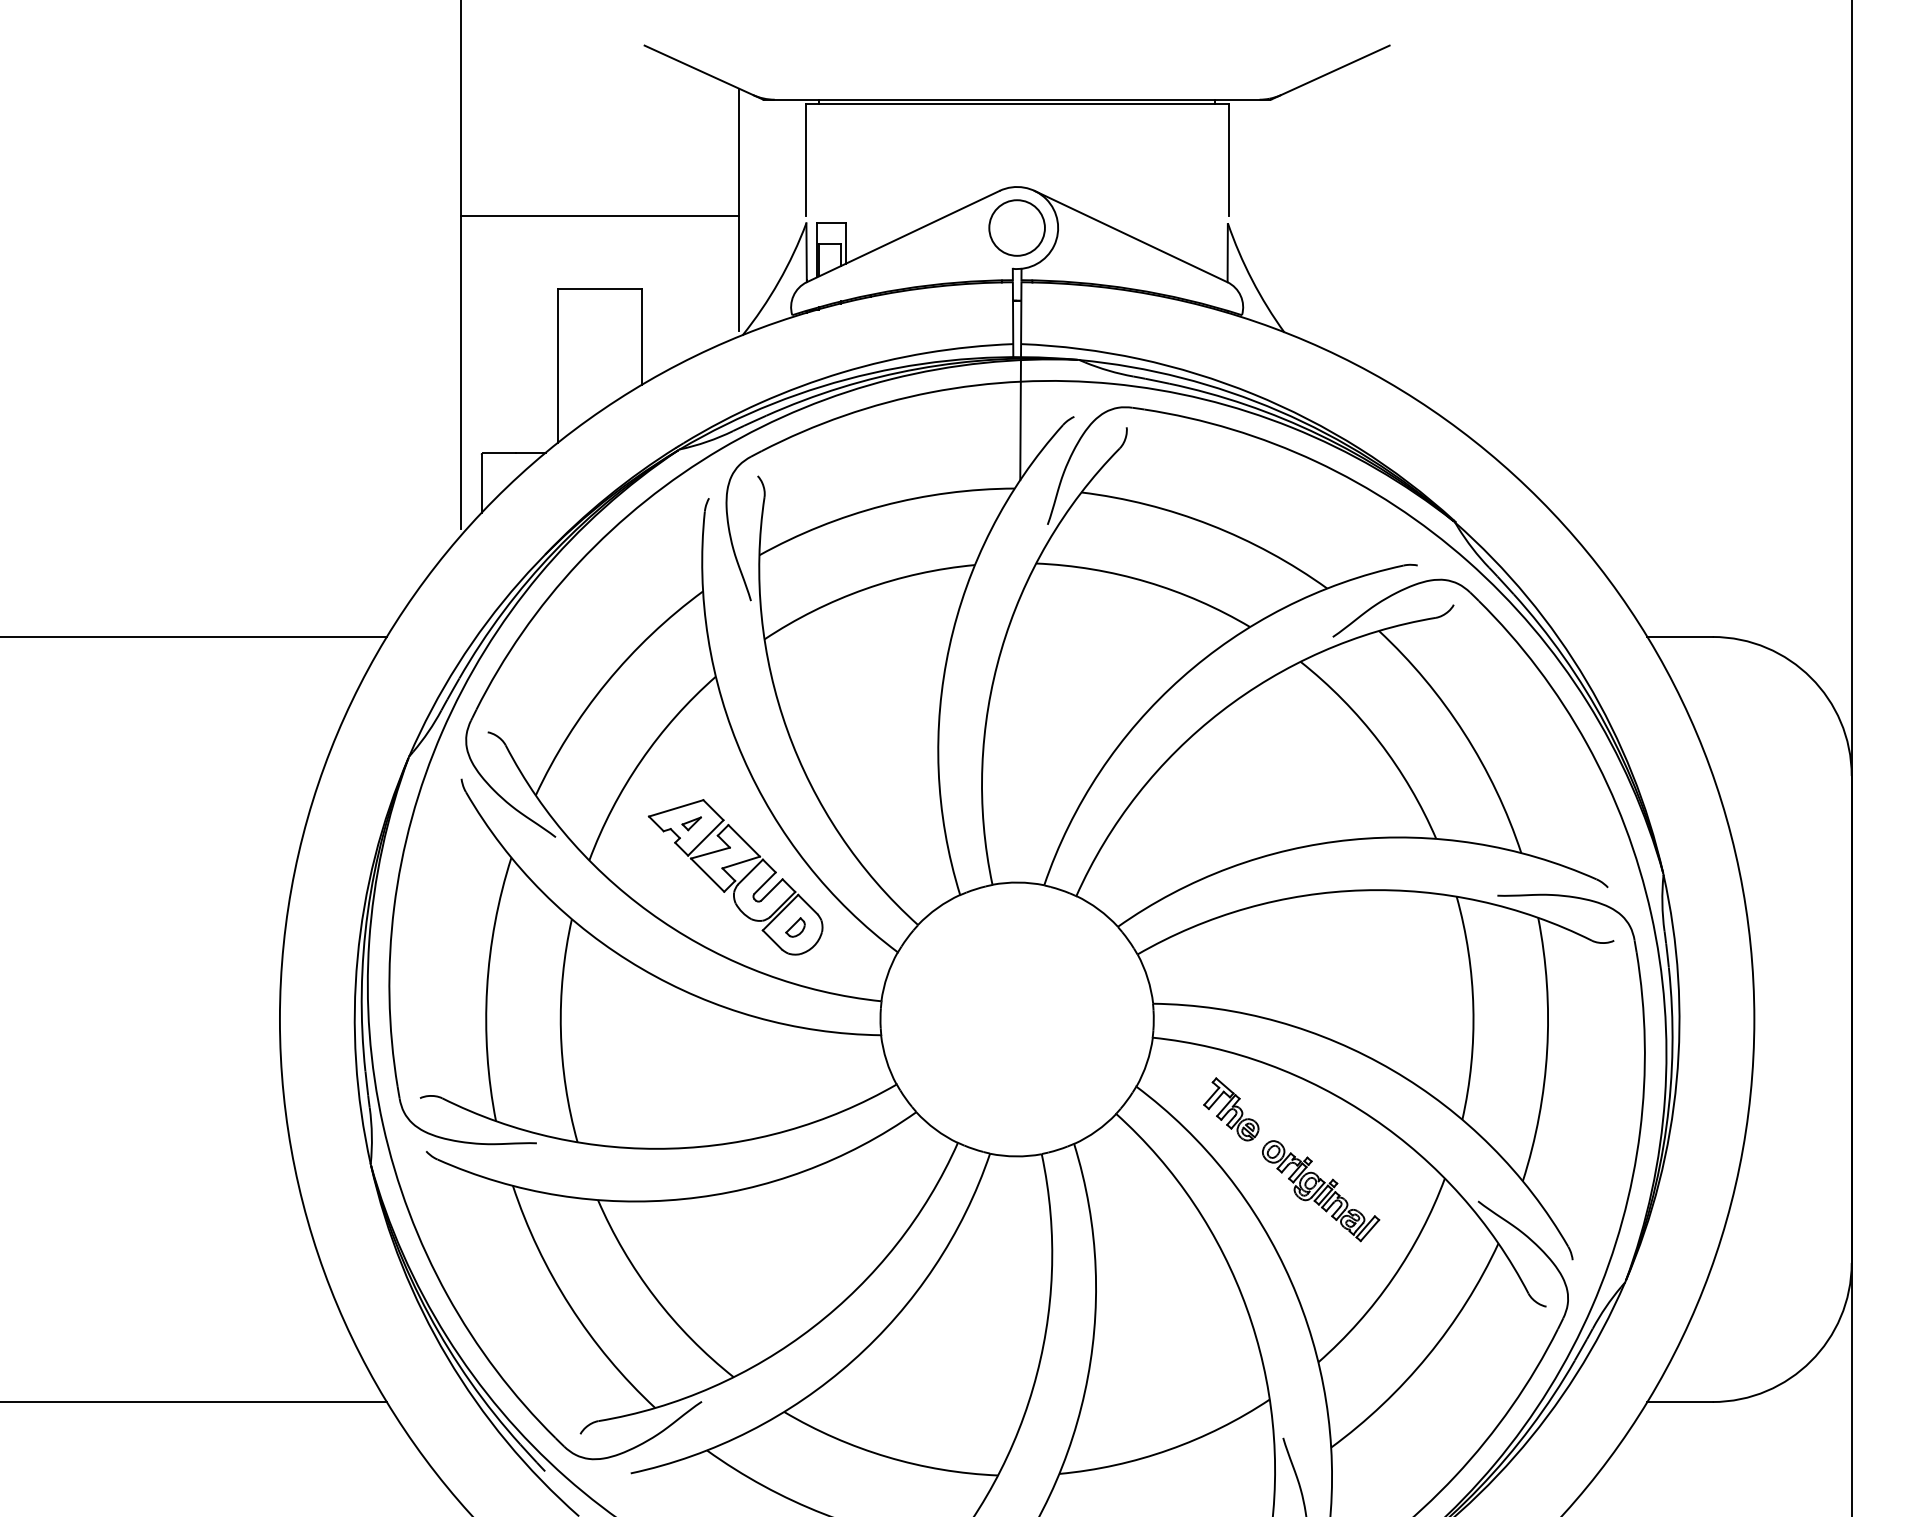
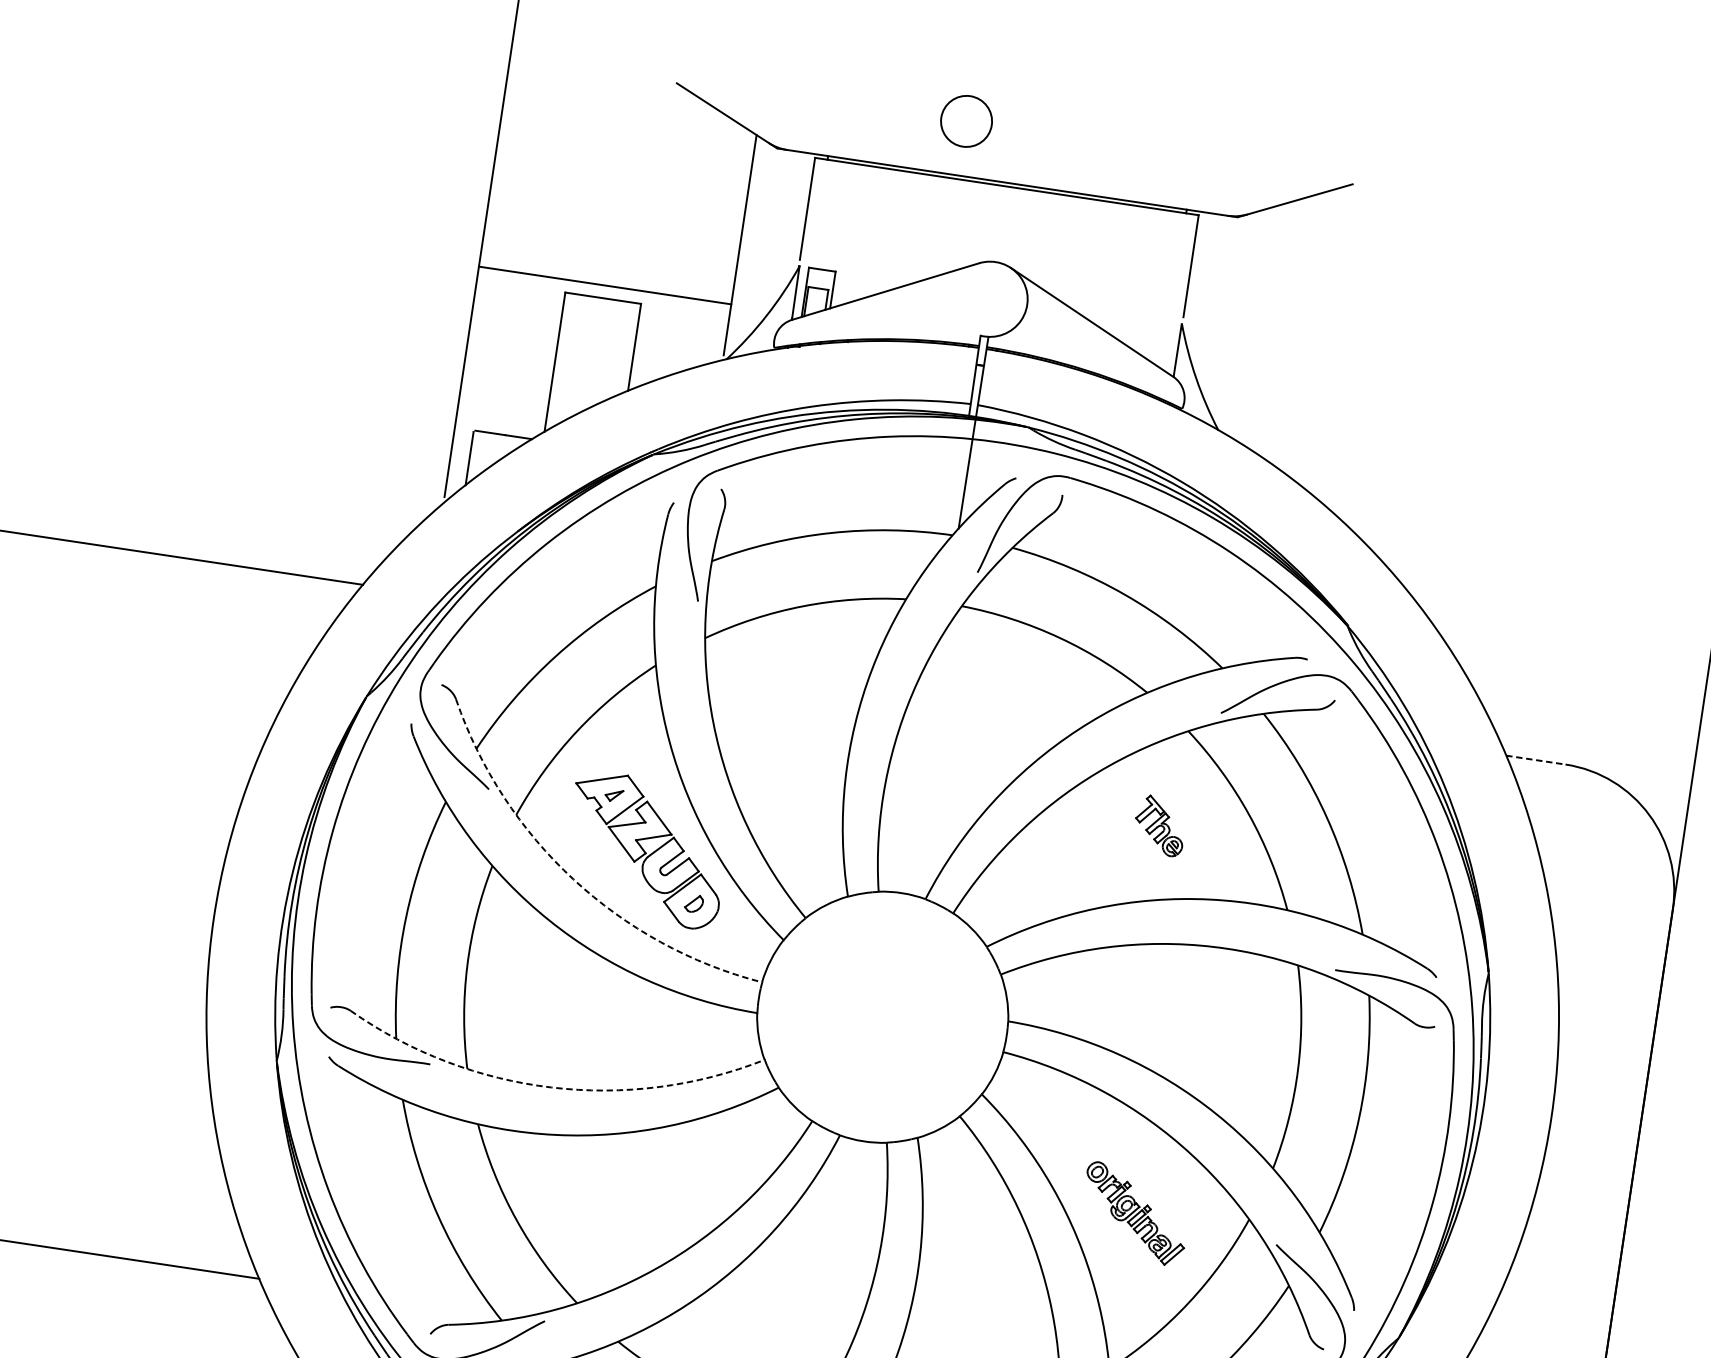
line: (599, 216) -> (604, 285), moved
circle: (1016, 227) -> (966, 120), moved
line: (1679, 636) -> (1535, 759), solid -> dashed
arc: (661, 920) -> (573, 879), solid -> dashed
part: (1231, 1109) -> (1160, 825), moved
arc: (671, 1148) -> (551, 1087), solid -> dashed

